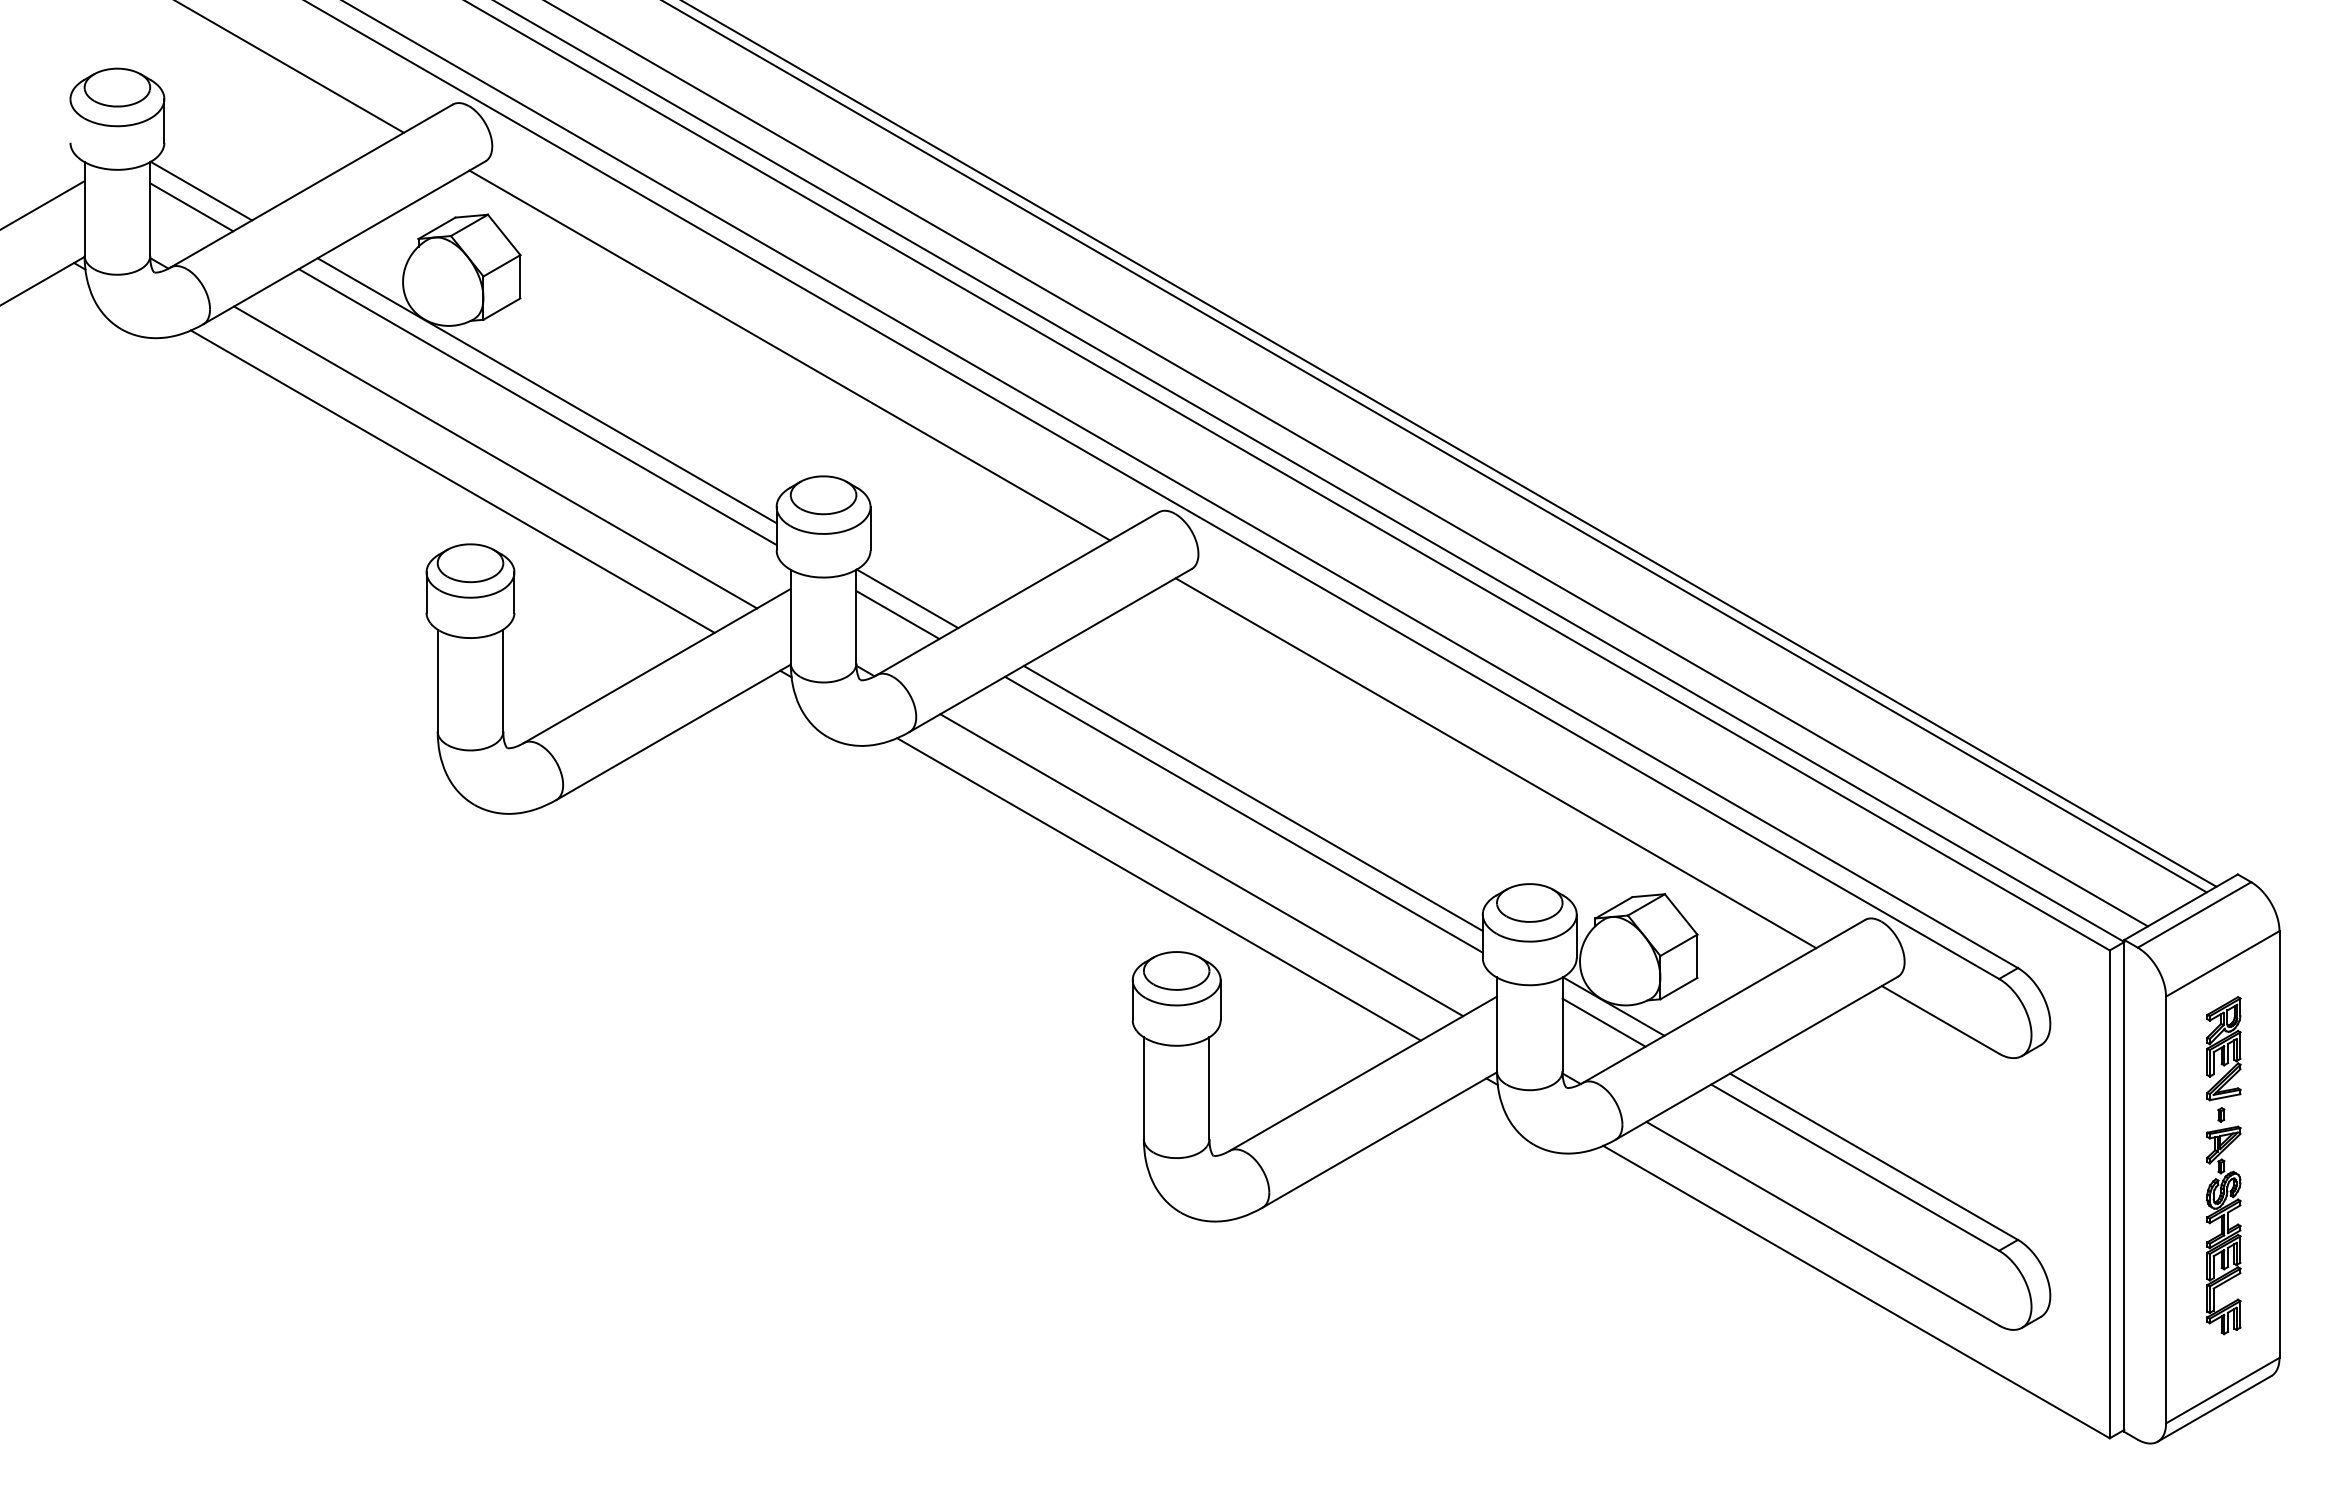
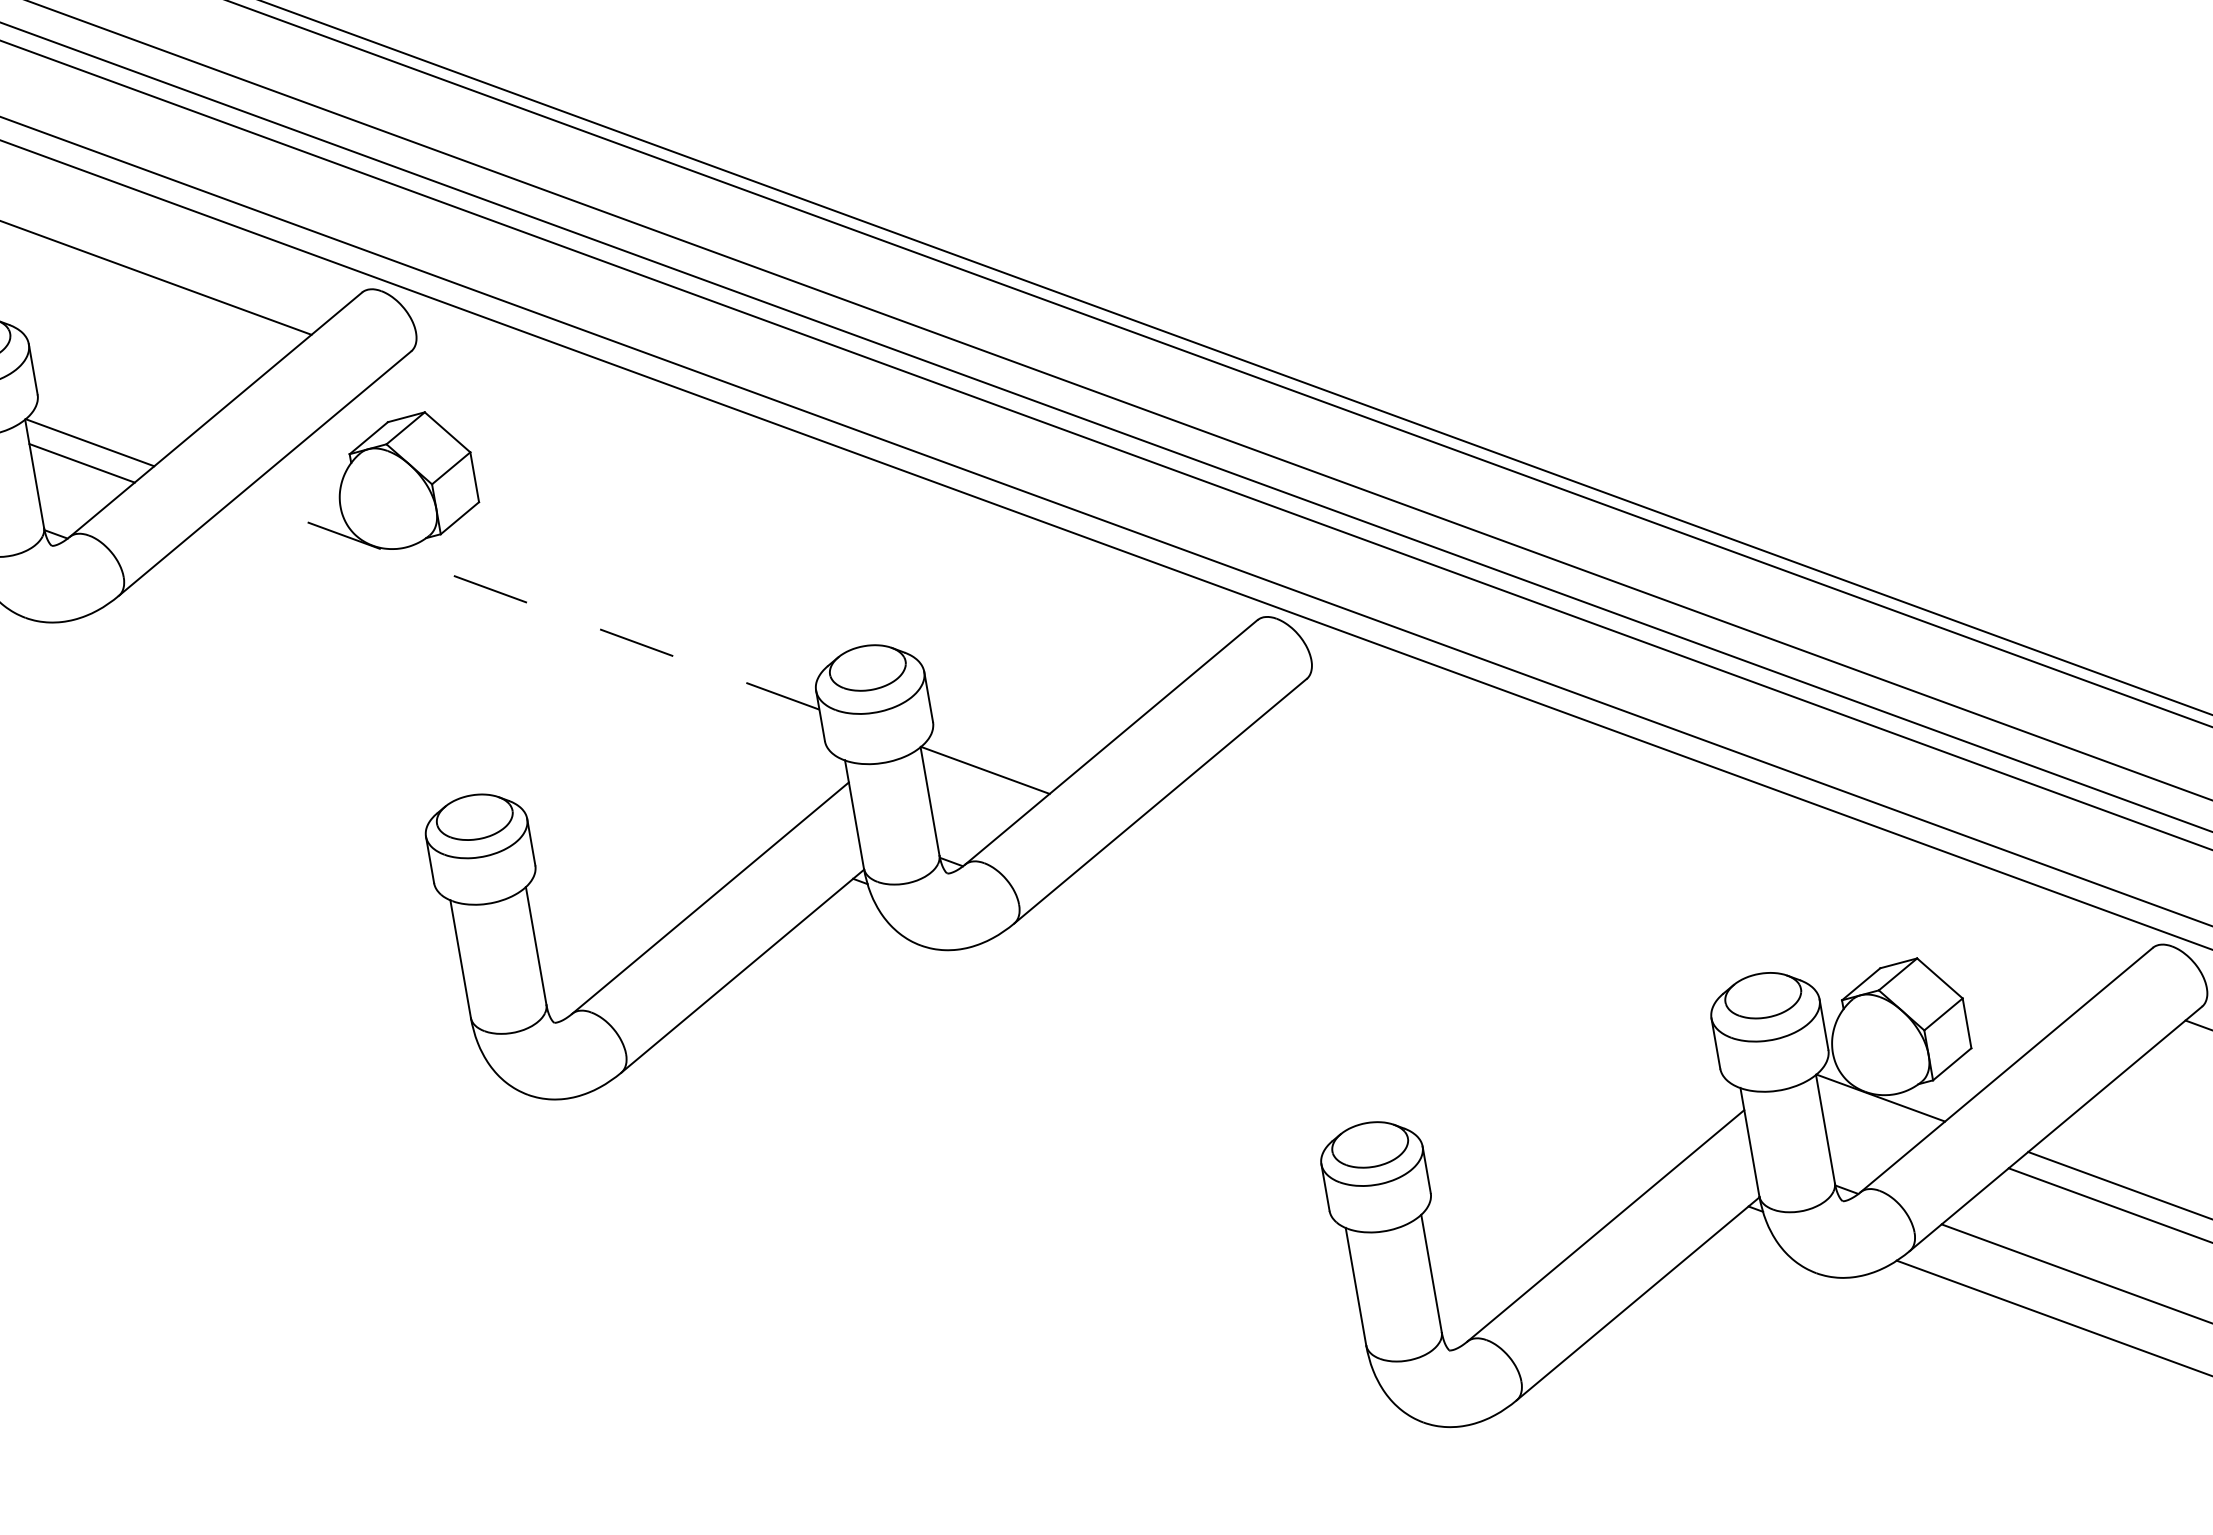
line: (789, 355) -> (800, 513), removed
line: (547, 390) -> (528, 602), solid -> dashed
line: (537, 407) -> (520, 624), removed
line: (495, 457) -> (482, 690), removed
line: (452, 481) -> (437, 726), removed
line: (897, 614) -> (976, 790), removed
line: (1495, 763) -> (1695, 841), removed
line: (1252, 798) -> (1422, 931), removed
line: (1243, 814) -> (1415, 951), removed
line: (1201, 865) -> (1377, 1018), removed
line: (1158, 889) -> (1332, 1054), removed
line: (1603, 1022) -> (1872, 1118), removed

